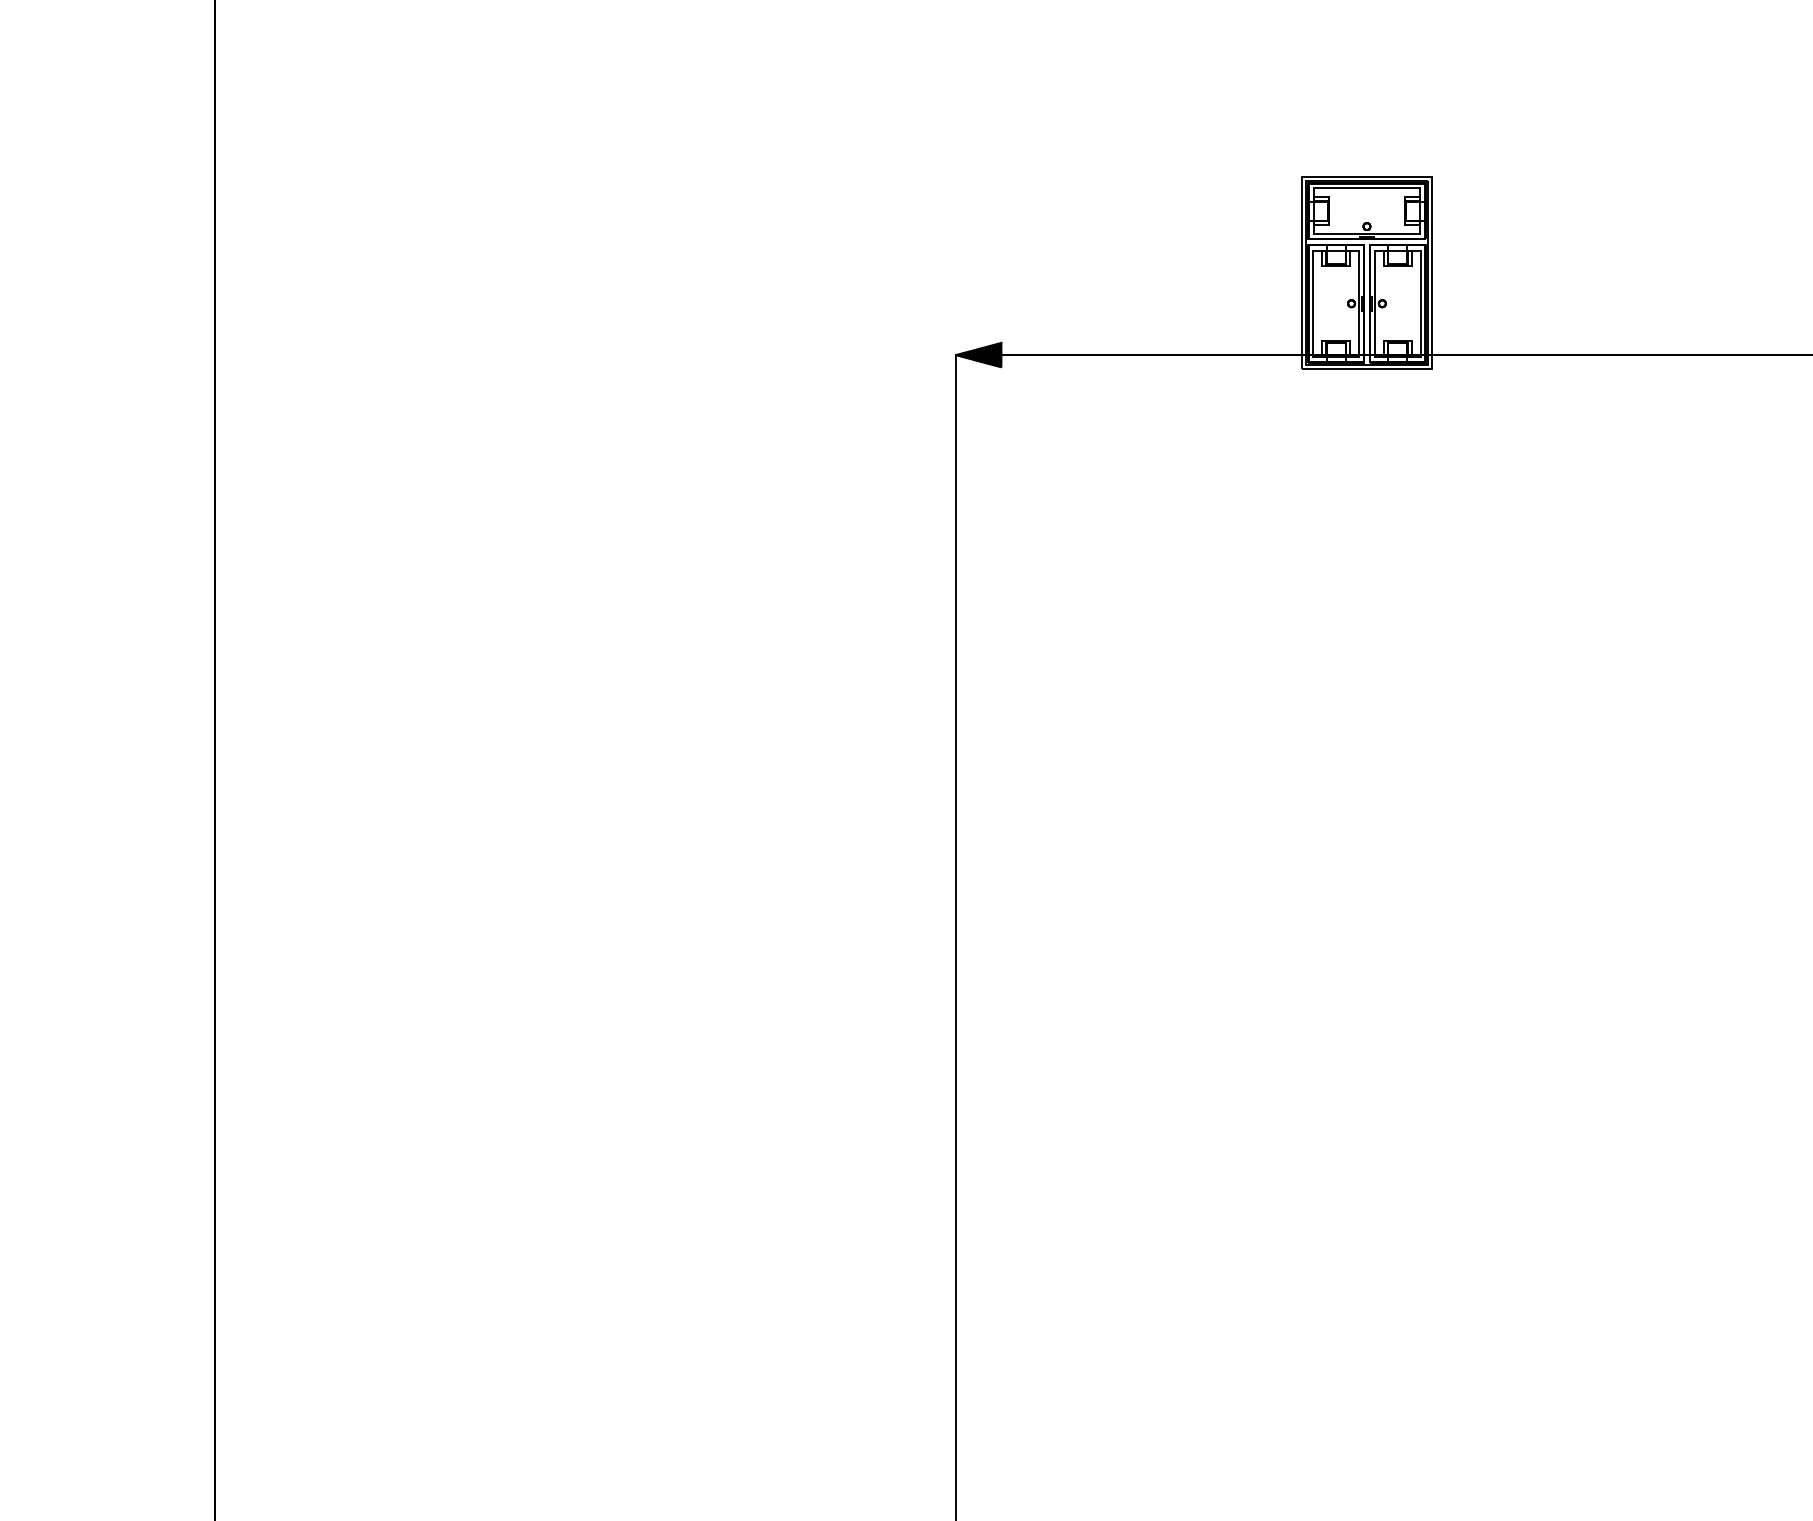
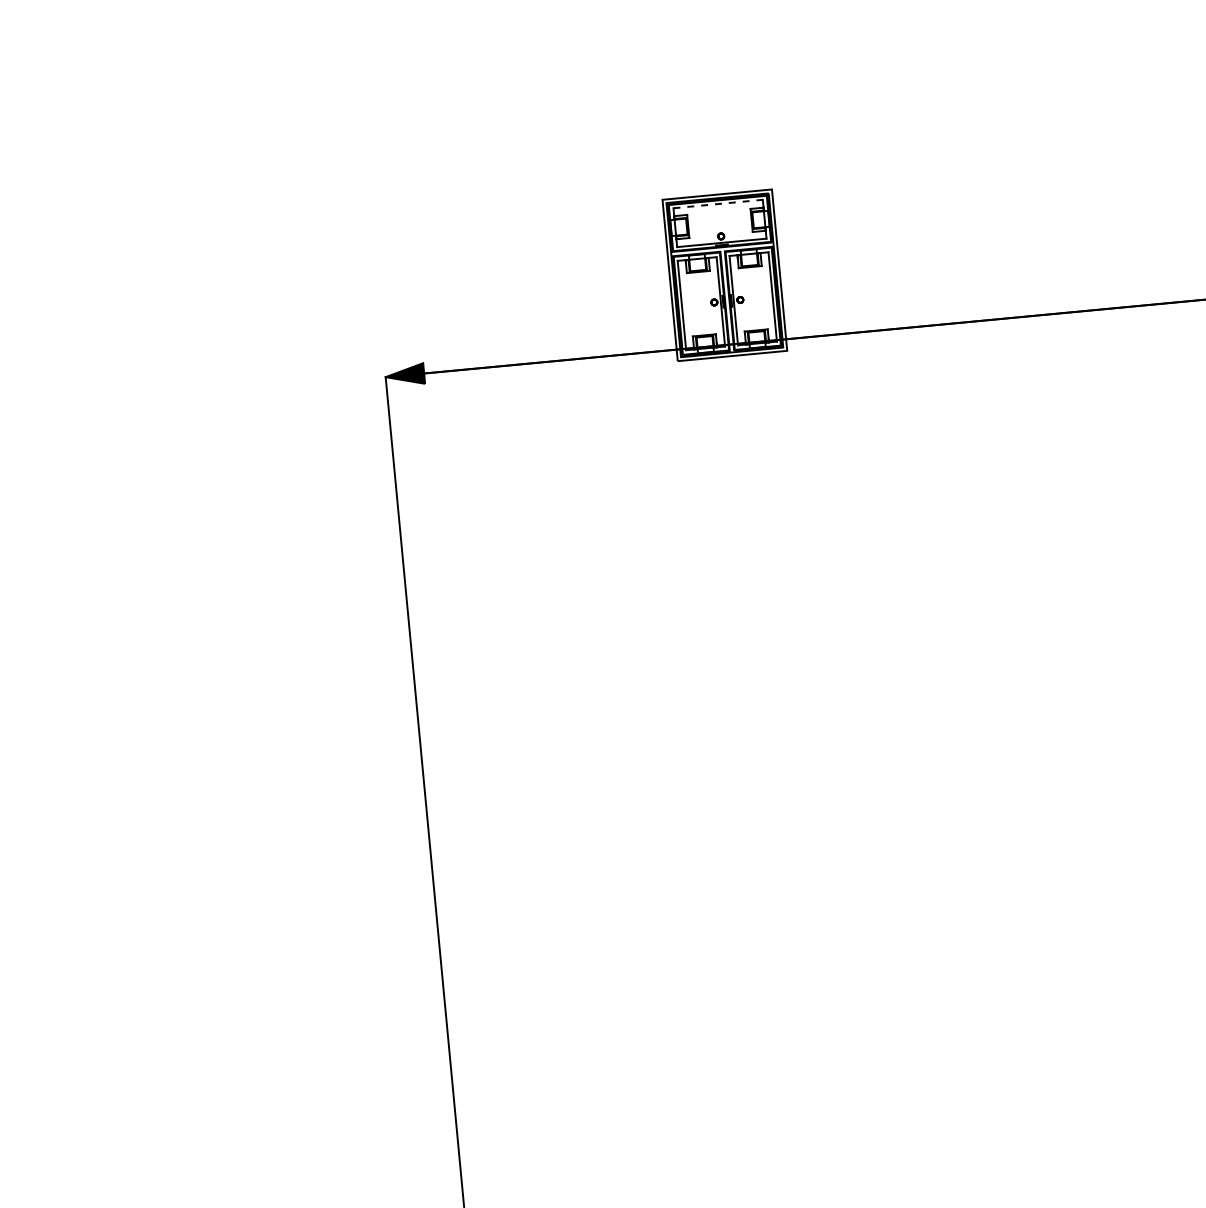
line: (1367, 188) -> (718, 204), solid -> dashed

